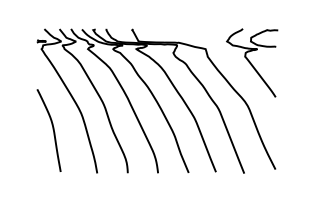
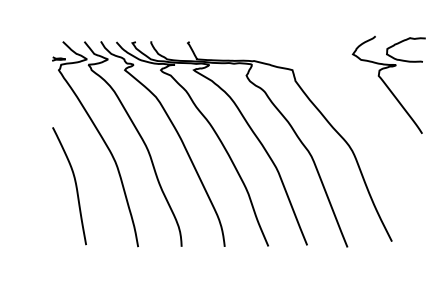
part: (252, 62) -> (388, 84), moved

